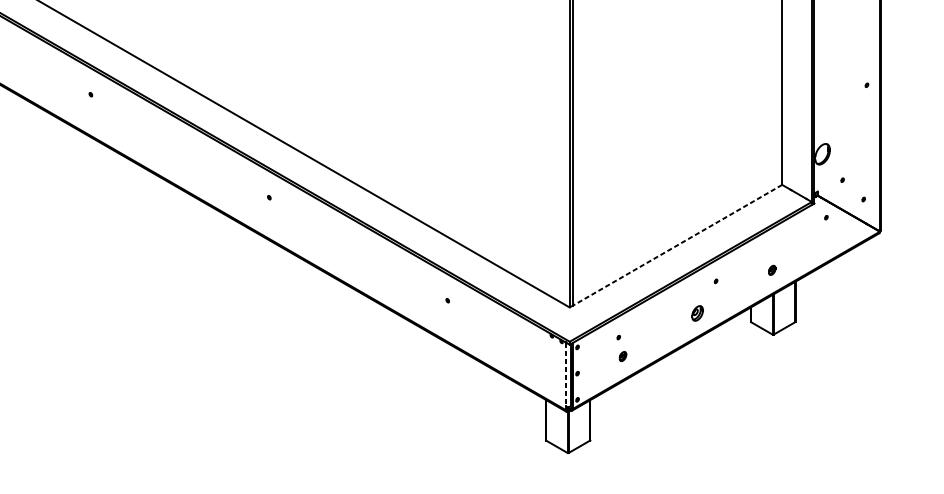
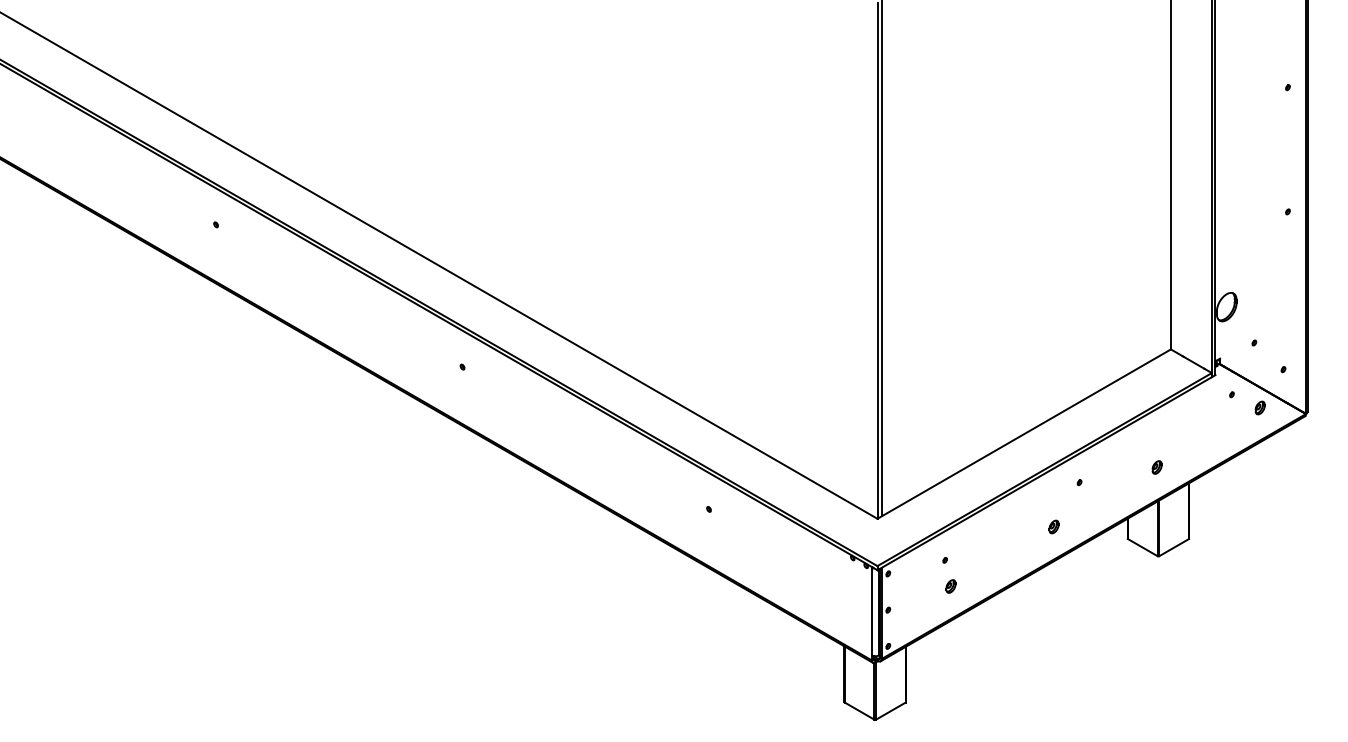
part: (846, 226) -> (1259, 407), added
line: (675, 246) -> (1023, 434), dashed -> solid
part: (697, 313) -> (1053, 526), size x0.62
line: (566, 374) -> (872, 611), dashed -> solid

